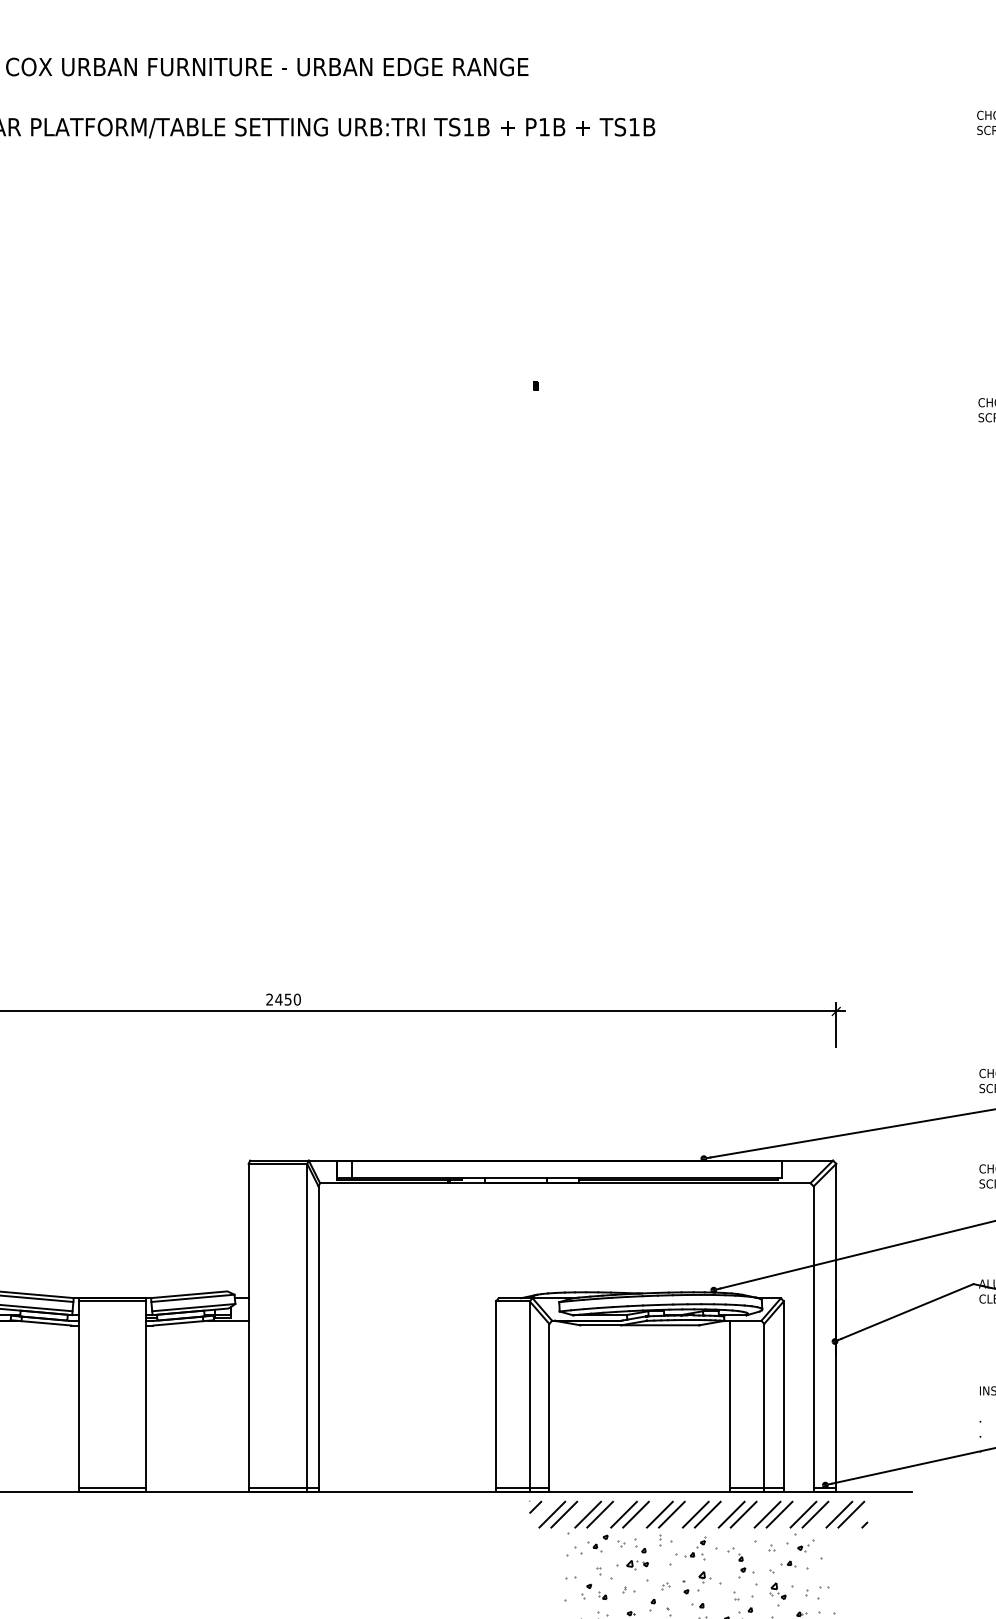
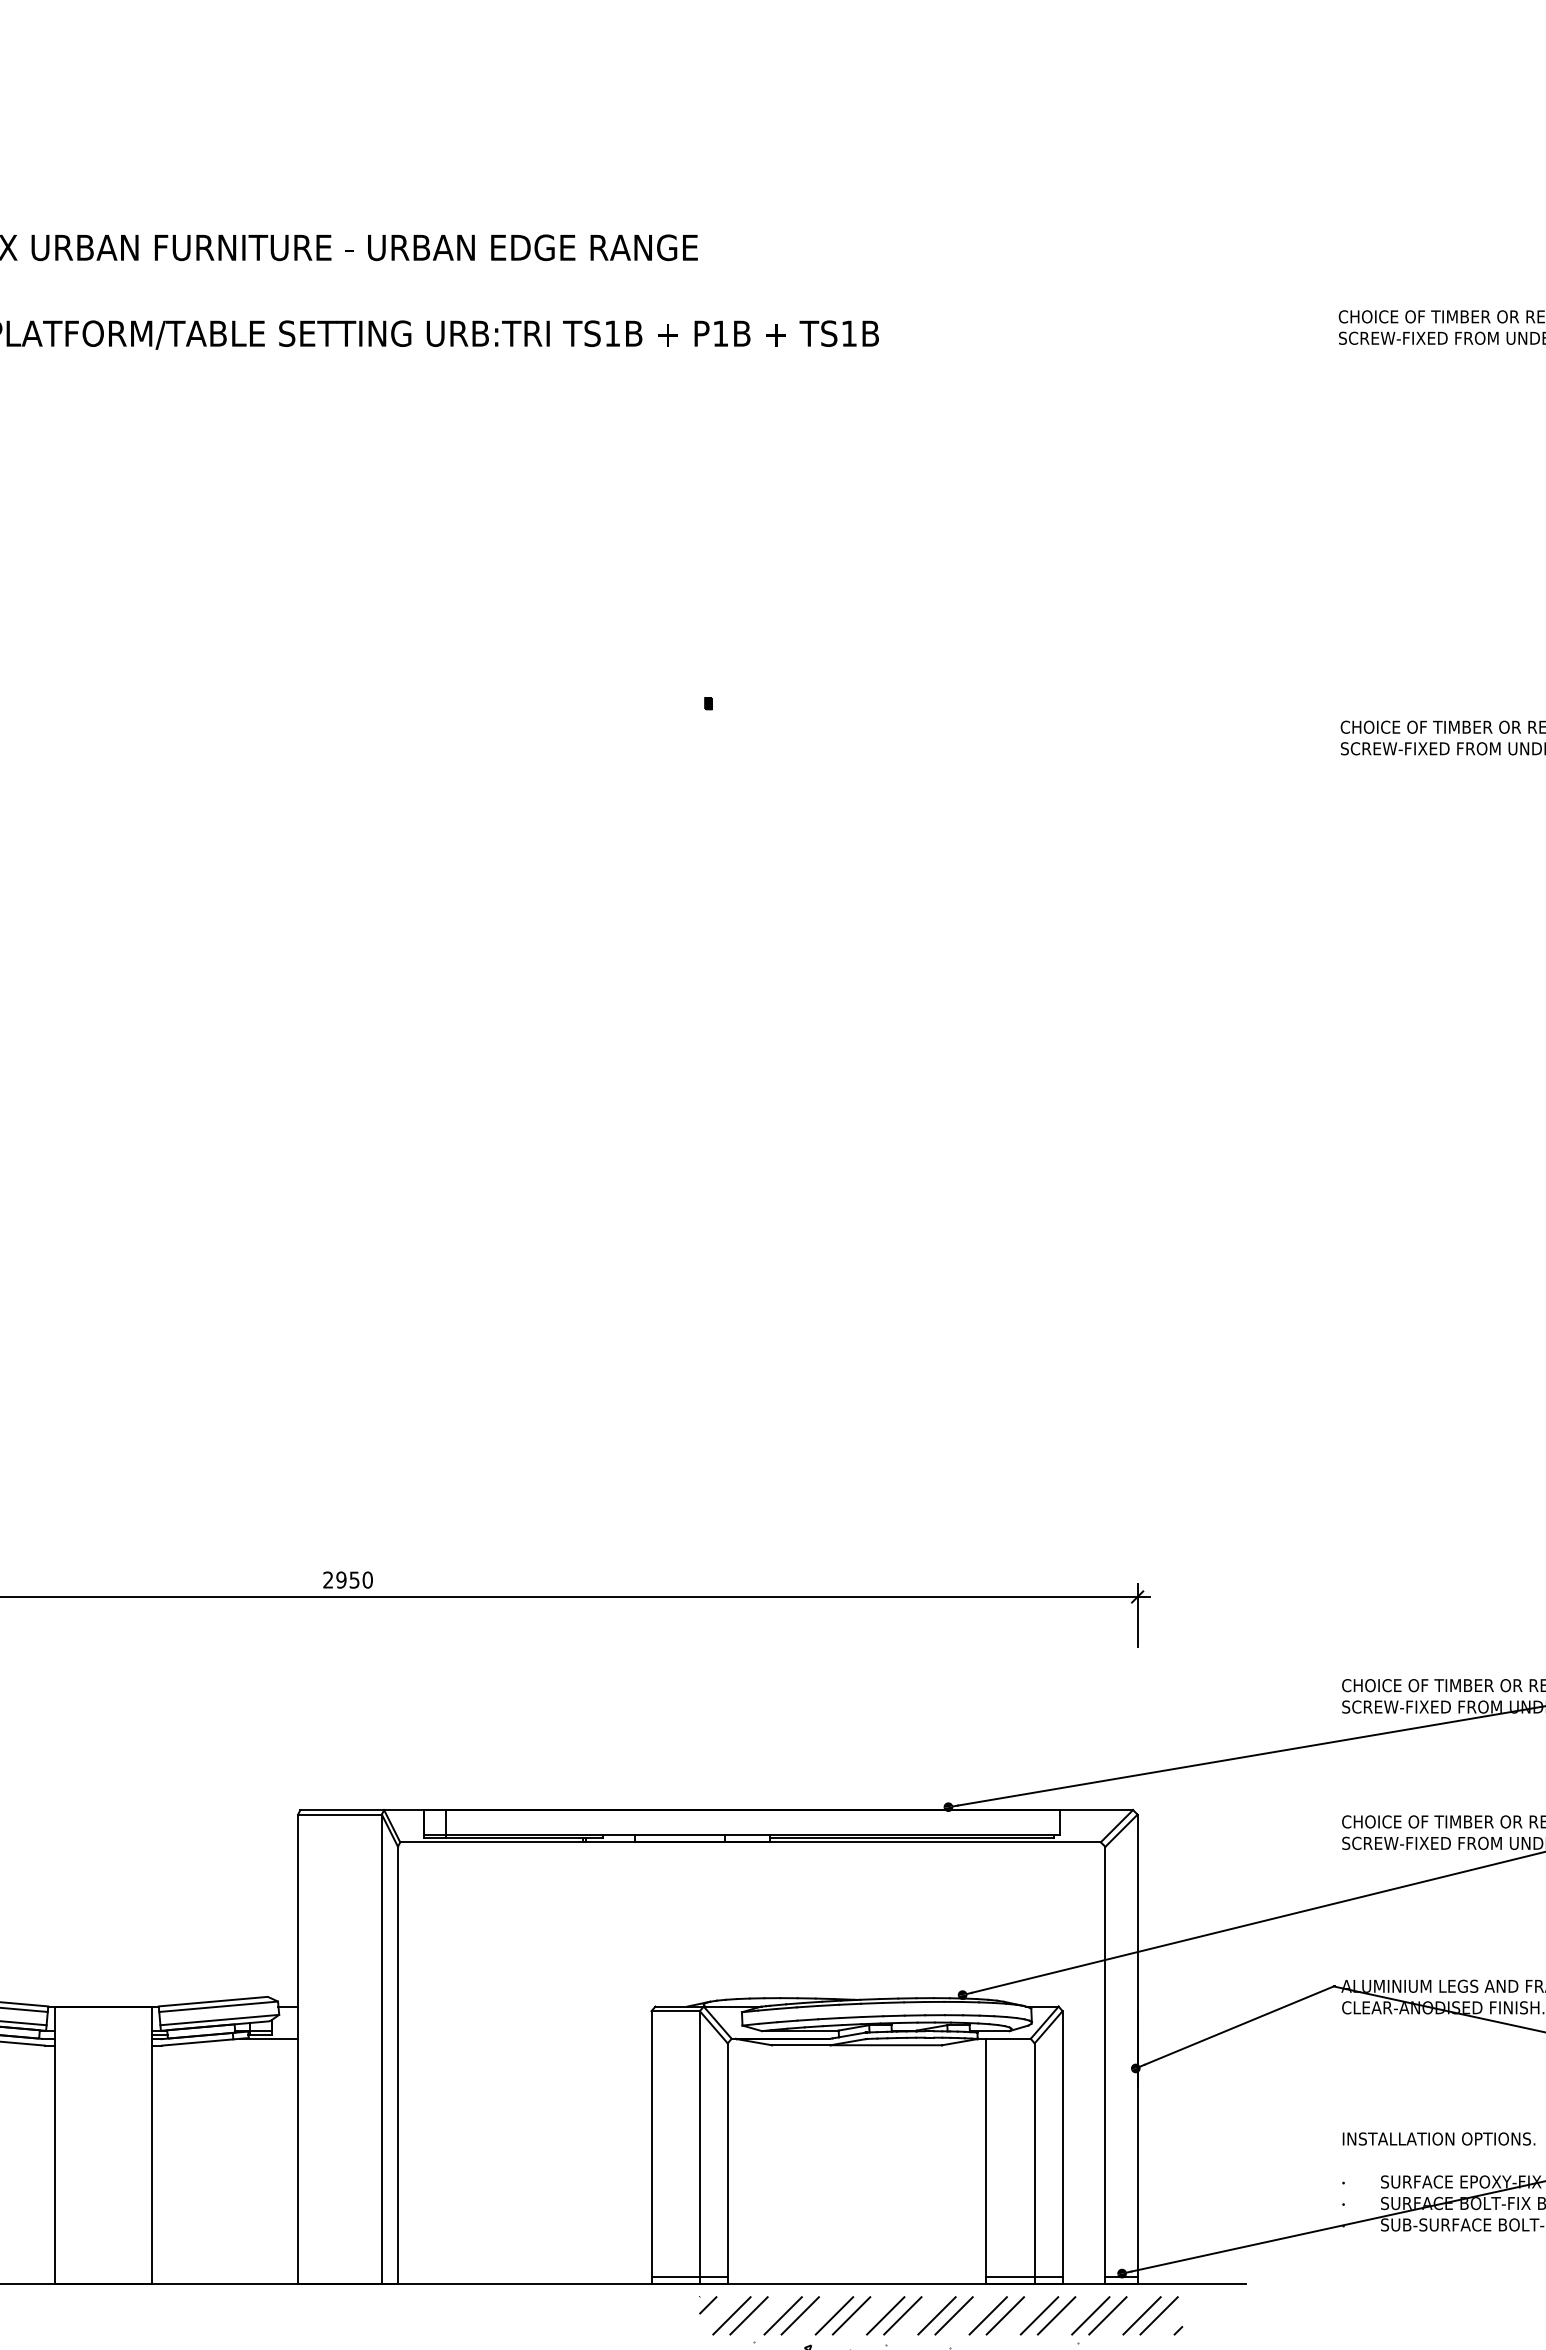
text: (278, 999) -> (341, 1579), 2450 -> 2950
line: (112, 1301) -> (103, 2011), removed
line: (112, 1487) -> (103, 2277), removed
line: (283, 1487) -> (347, 2277), removed

